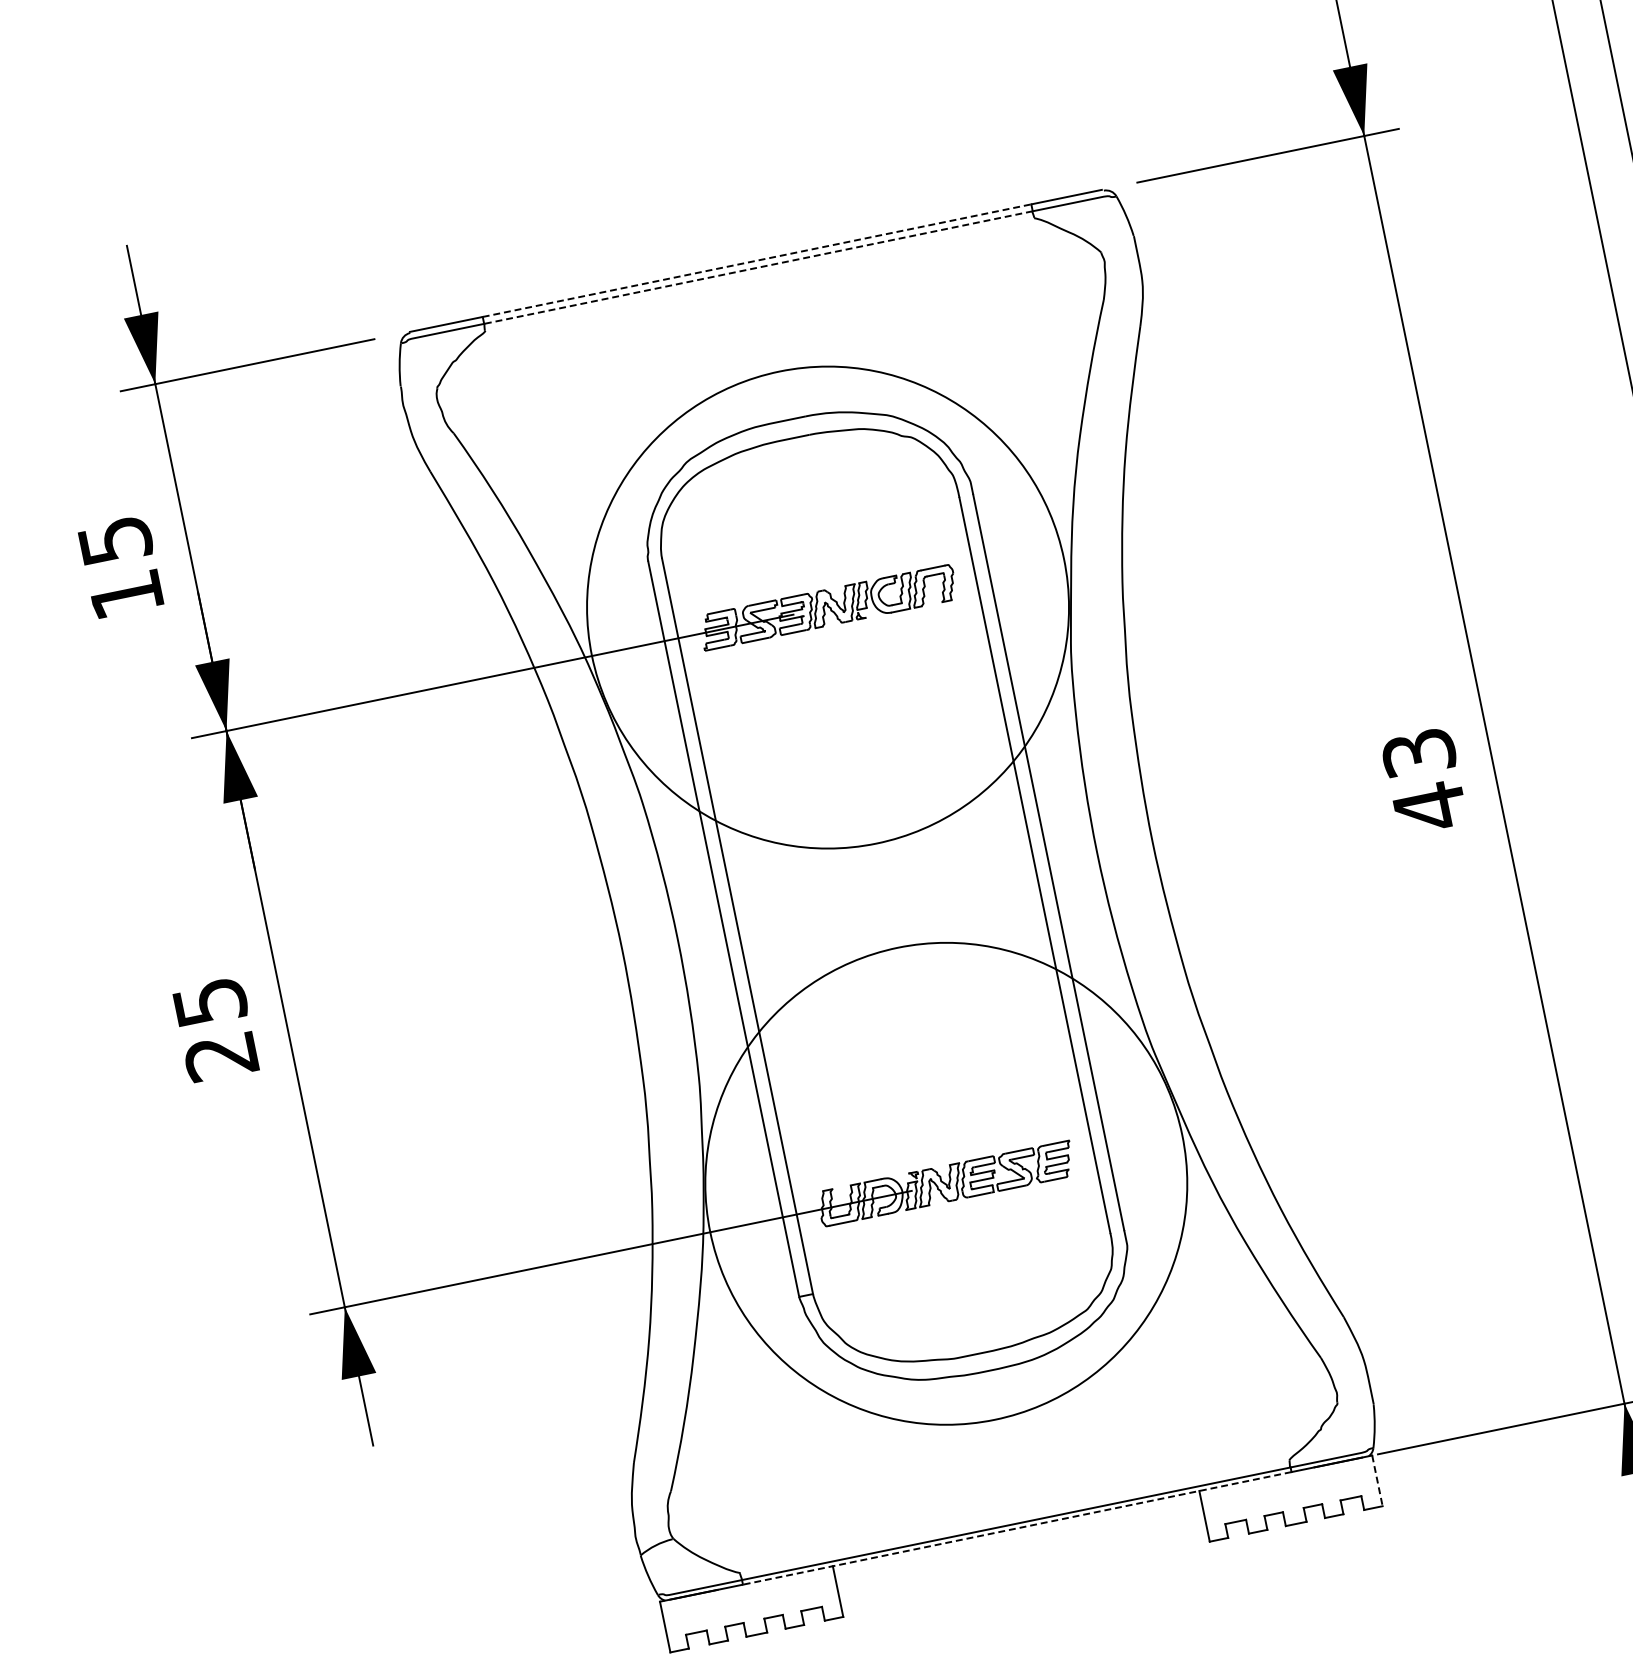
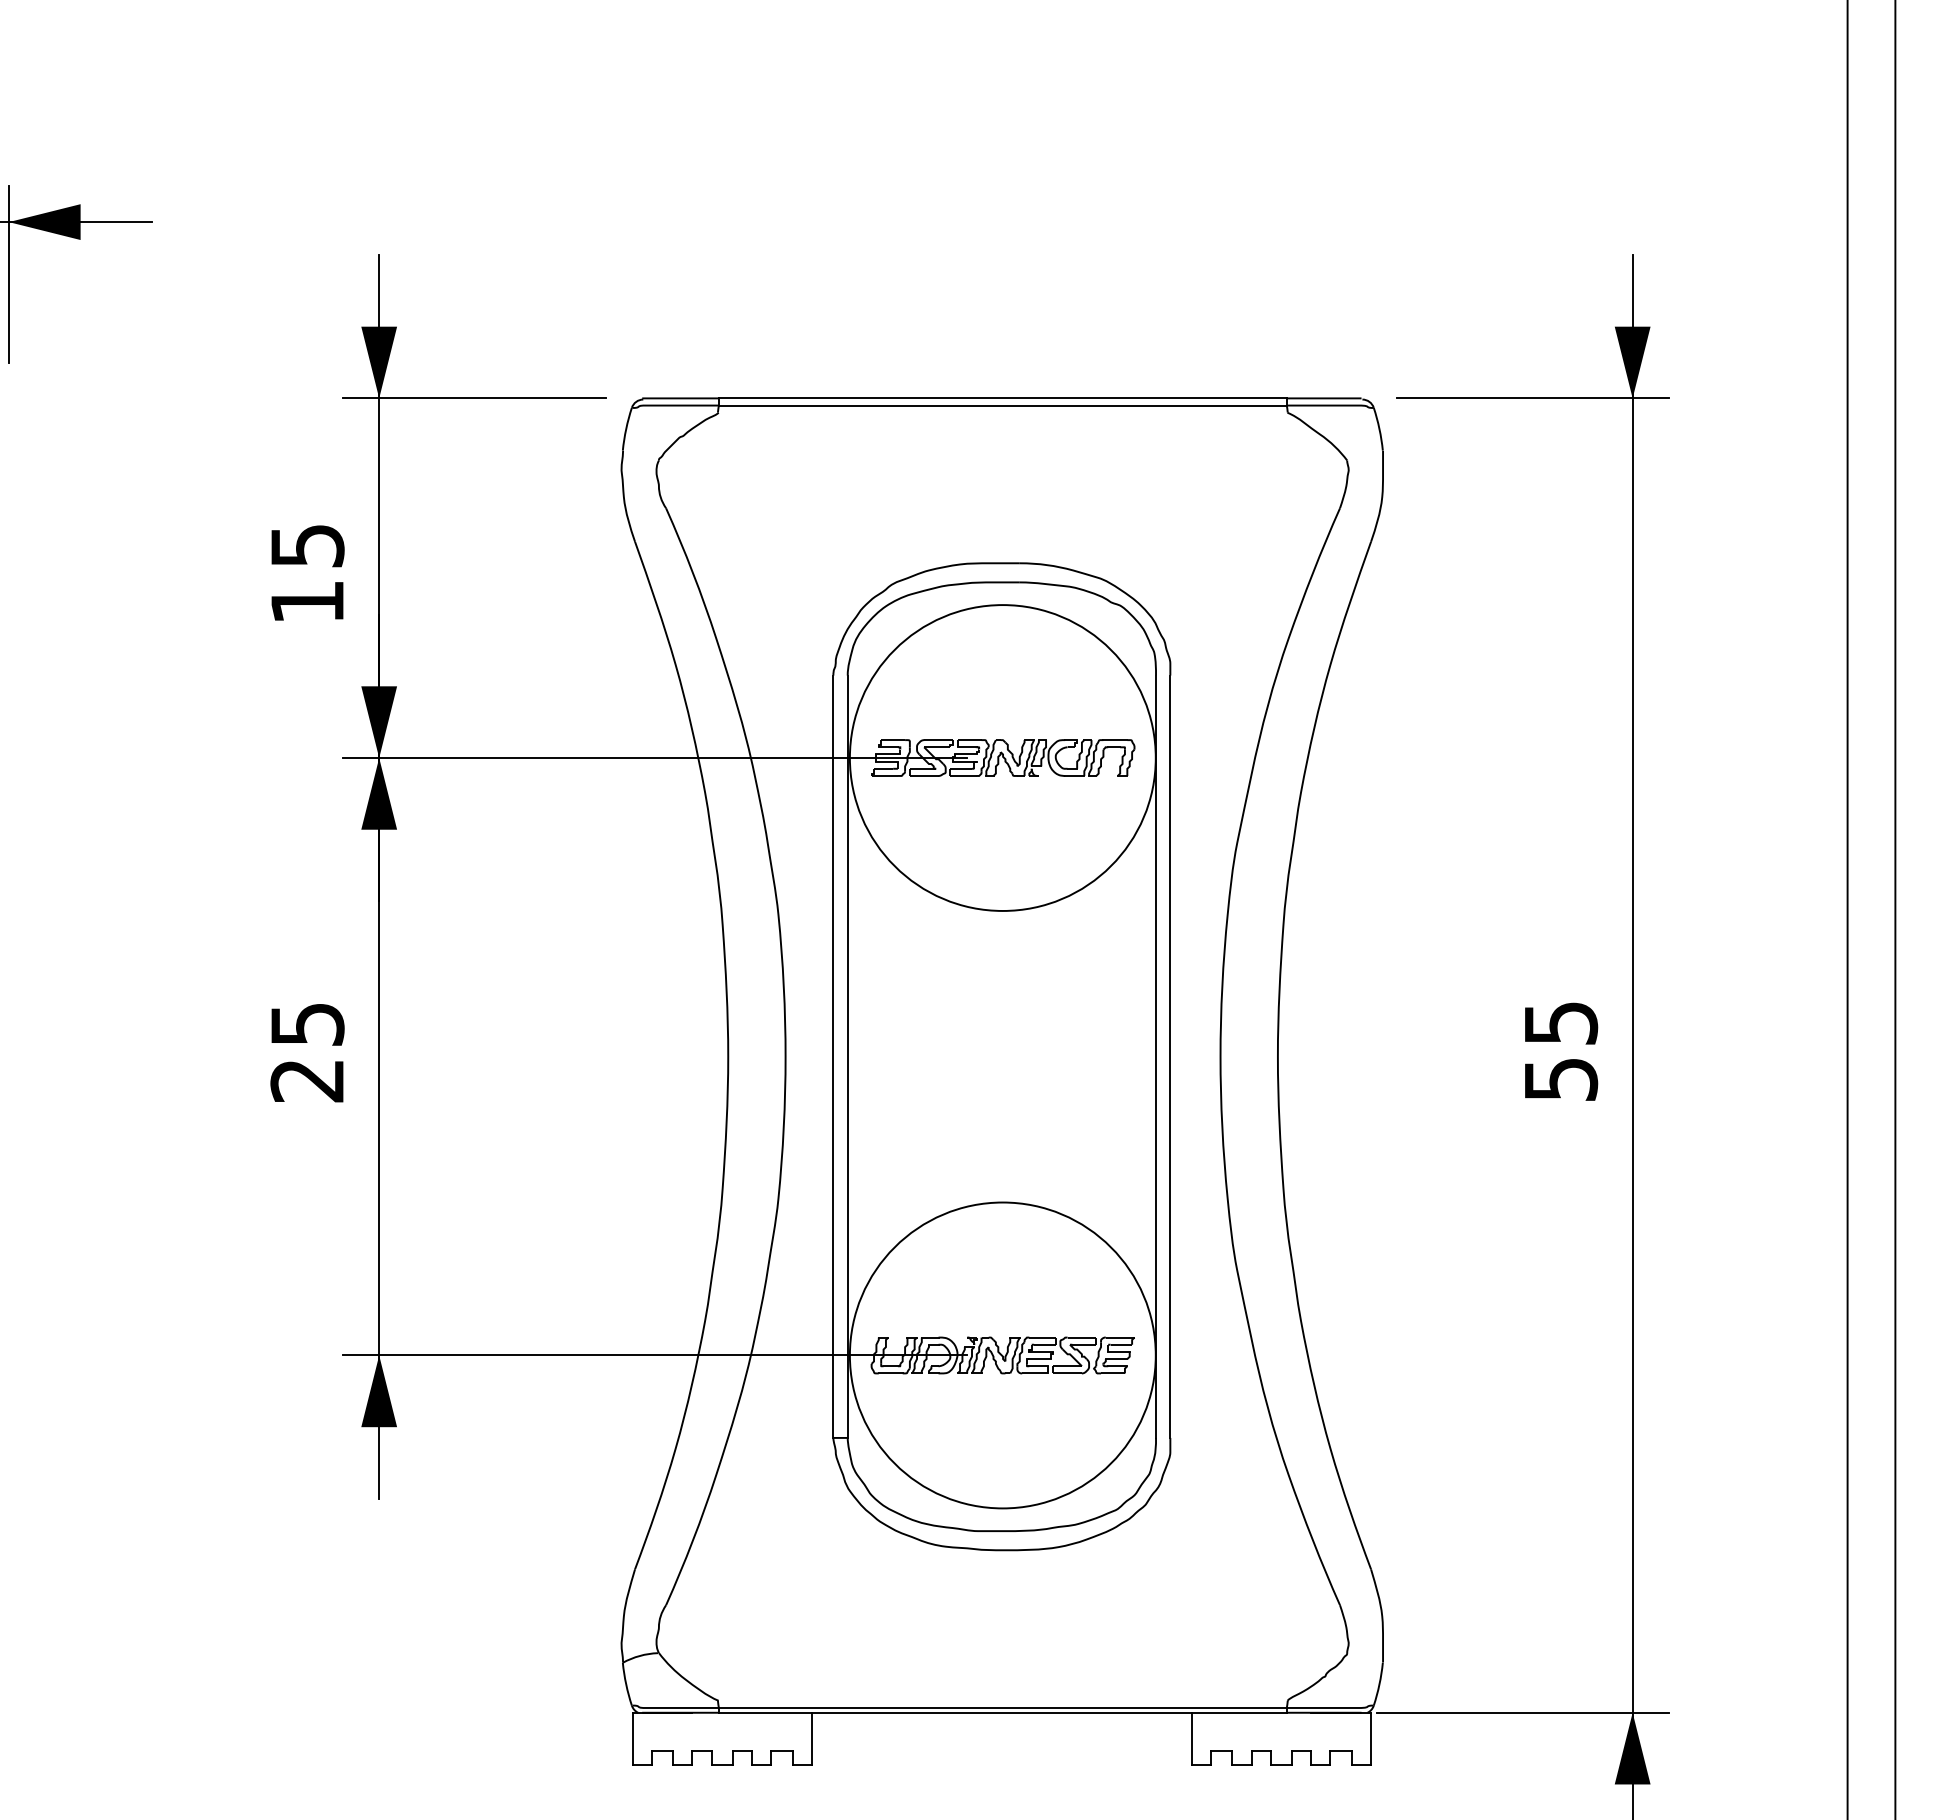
line: (757, 260) -> (1003, 398), dashed -> solid
line: (757, 267) -> (1002, 405), dashed -> solid
circle: (827, 607) -> (1002, 757), size x0.62
text: (1424, 781) -> (1560, 1052), 43 -> 55
circle: (945, 1183) -> (1002, 1355), size x0.62
line: (1377, 1481) -> (1371, 1739), dashed -> solid
line: (1016, 1528) -> (1002, 1712), dashed -> solid

